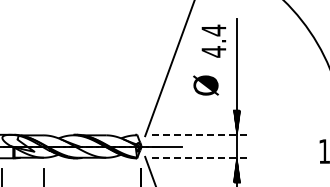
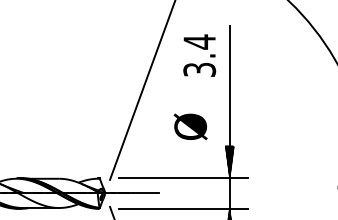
text: (213, 51) -> (199, 69), 4.4 -> 3.4
text: (205, 85) -> (189, 126), moved
line: (202, 134) -> (184, 177), dashed -> solid
line: (202, 158) -> (184, 208), dashed -> solid

